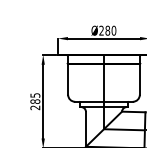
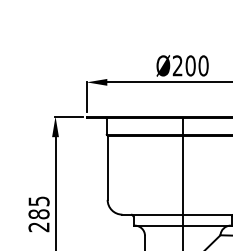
text: (107, 30) -> (190, 65), Ø280 -> Ø200

